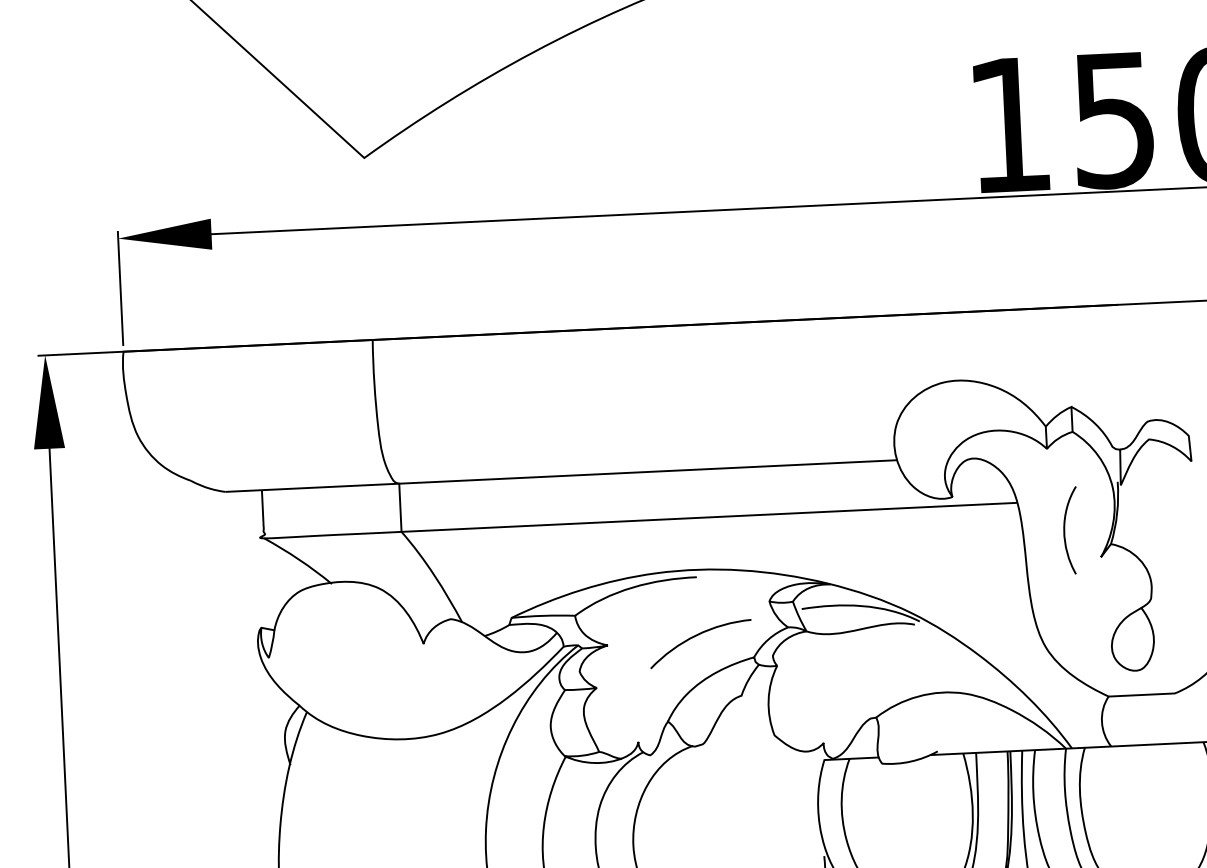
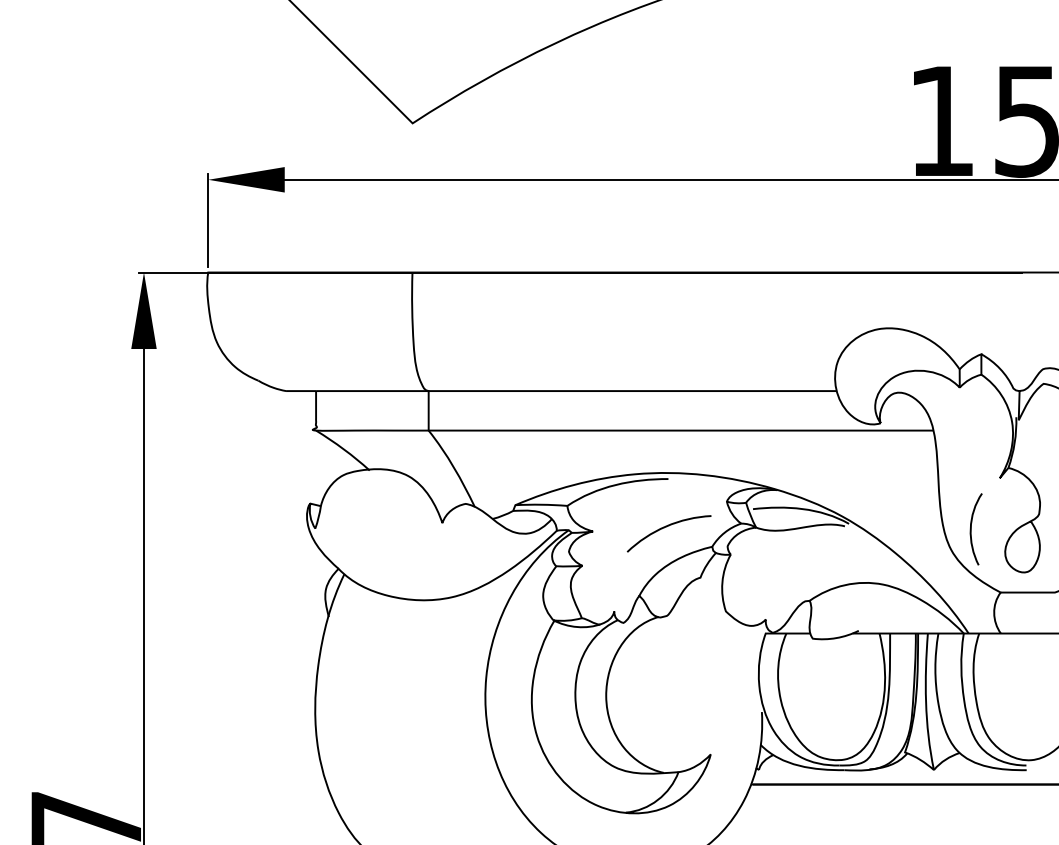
curve: (1065, 531) -> (971, 529), moved

